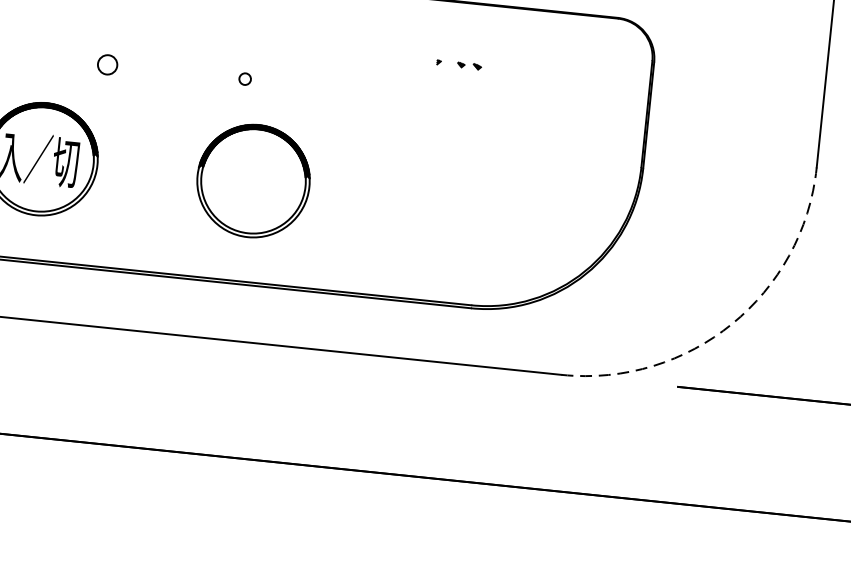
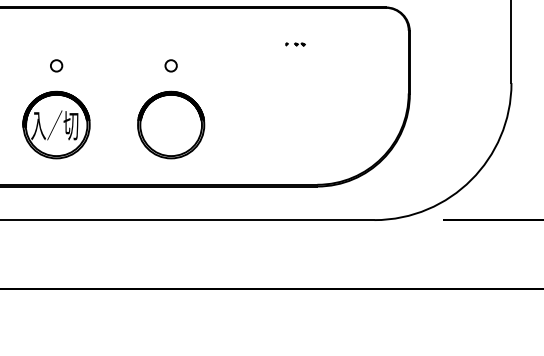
circle: (107, 64) -> (56, 65), moved
part: (458, 64) -> (295, 44), size x0.71
circle: (244, 78) -> (170, 65), size x1.67
part: (254, 180) -> (171, 124), moved
arc: (732, 323) -> (471, 179), dashed -> solid

